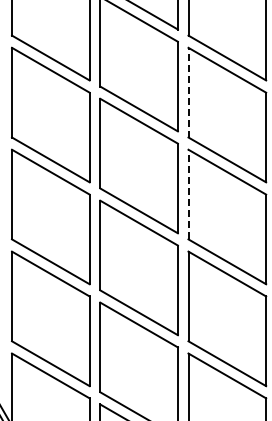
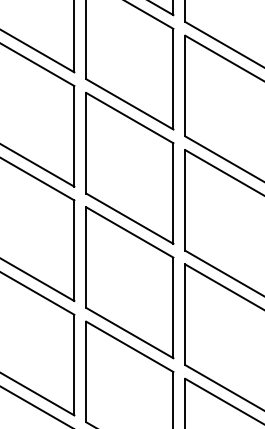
line: (188, 92) -> (185, 85), dashed -> solid
line: (188, 194) -> (185, 200), dashed -> solid

